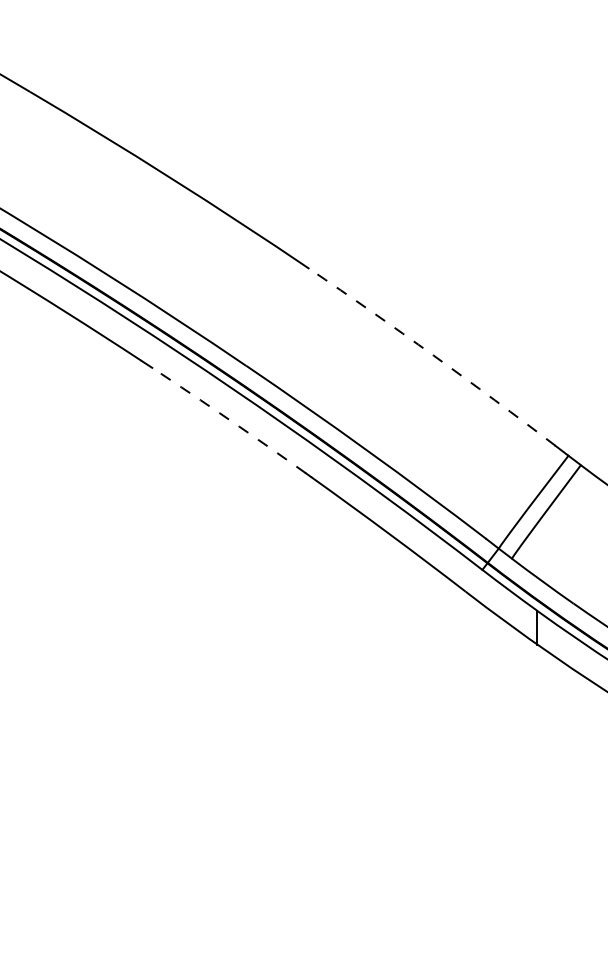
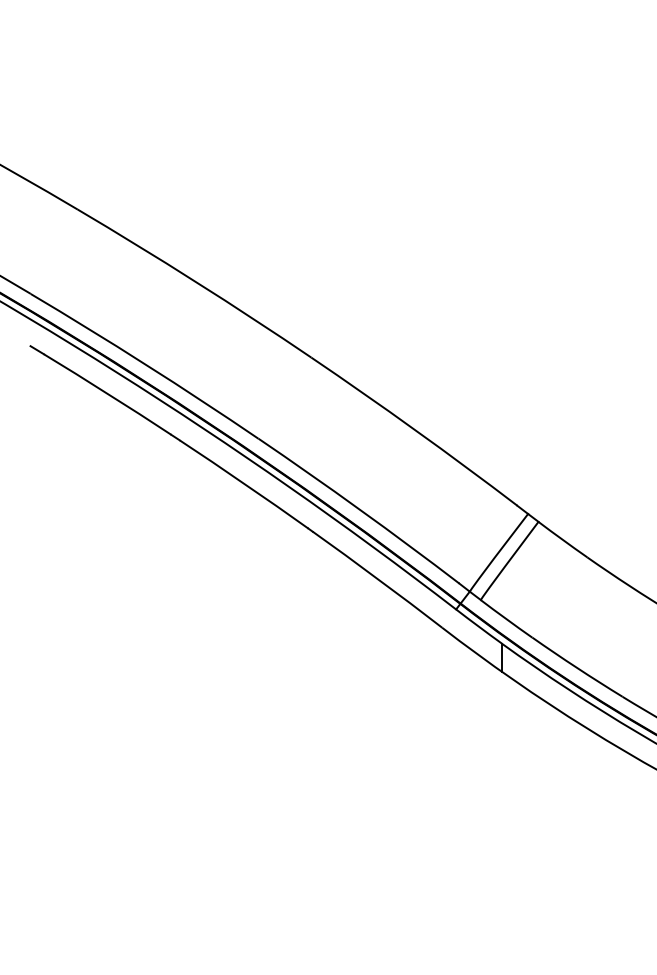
arc: (433, 355) -> (415, 430), dashed -> solid
arc: (229, 420) -> (244, 484), dashed -> solid

